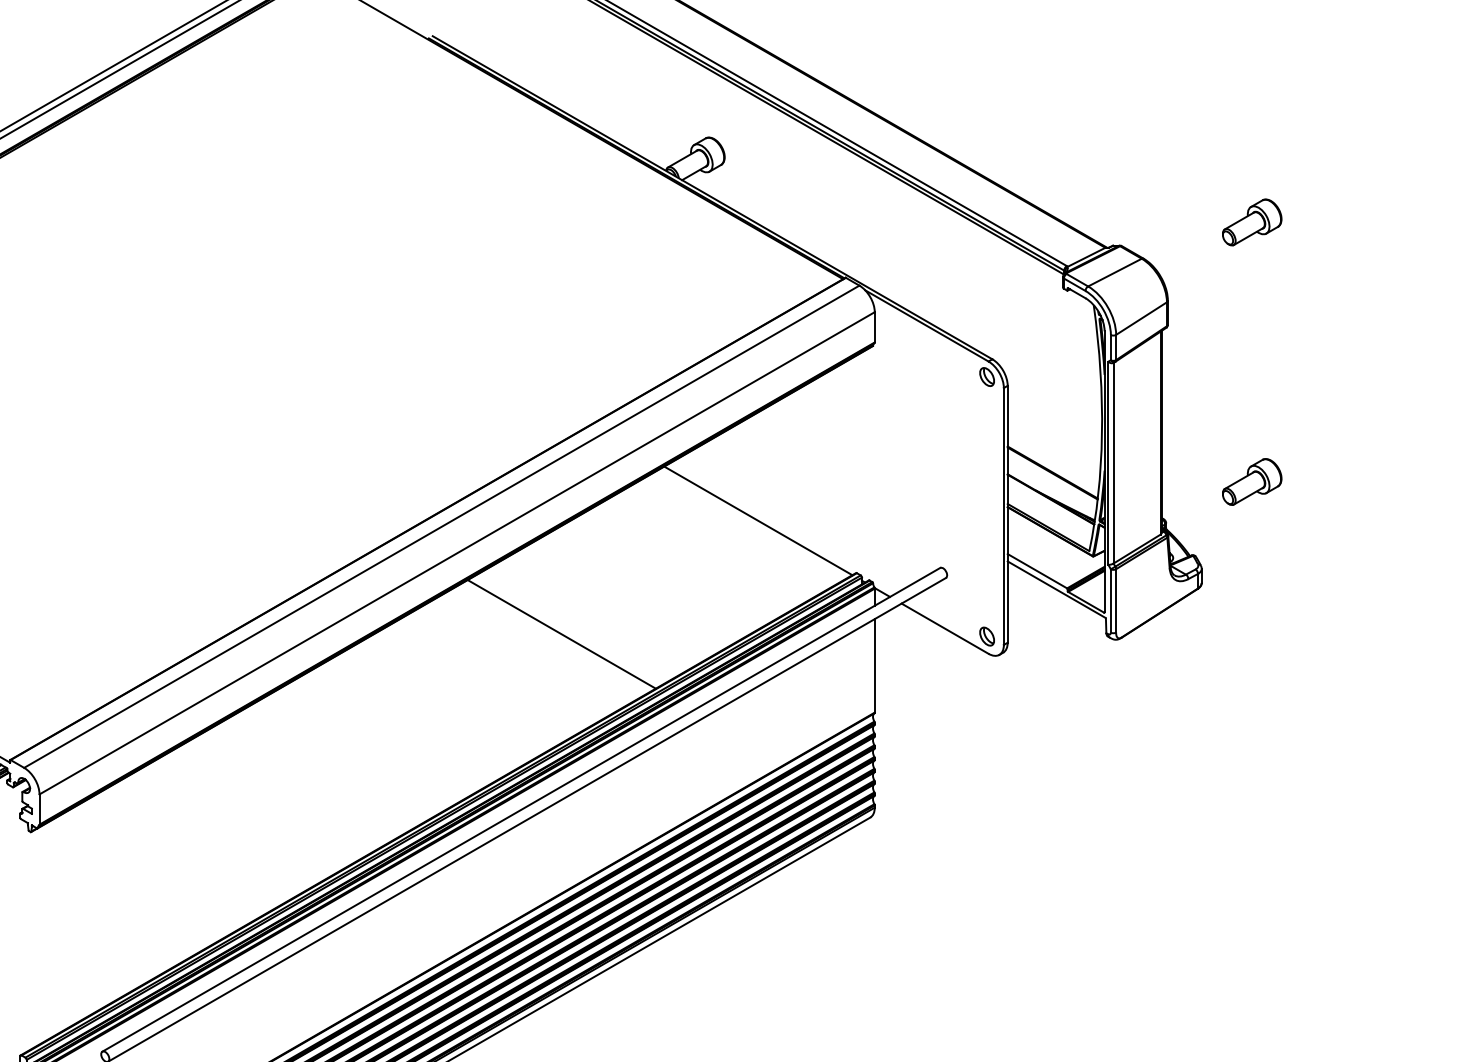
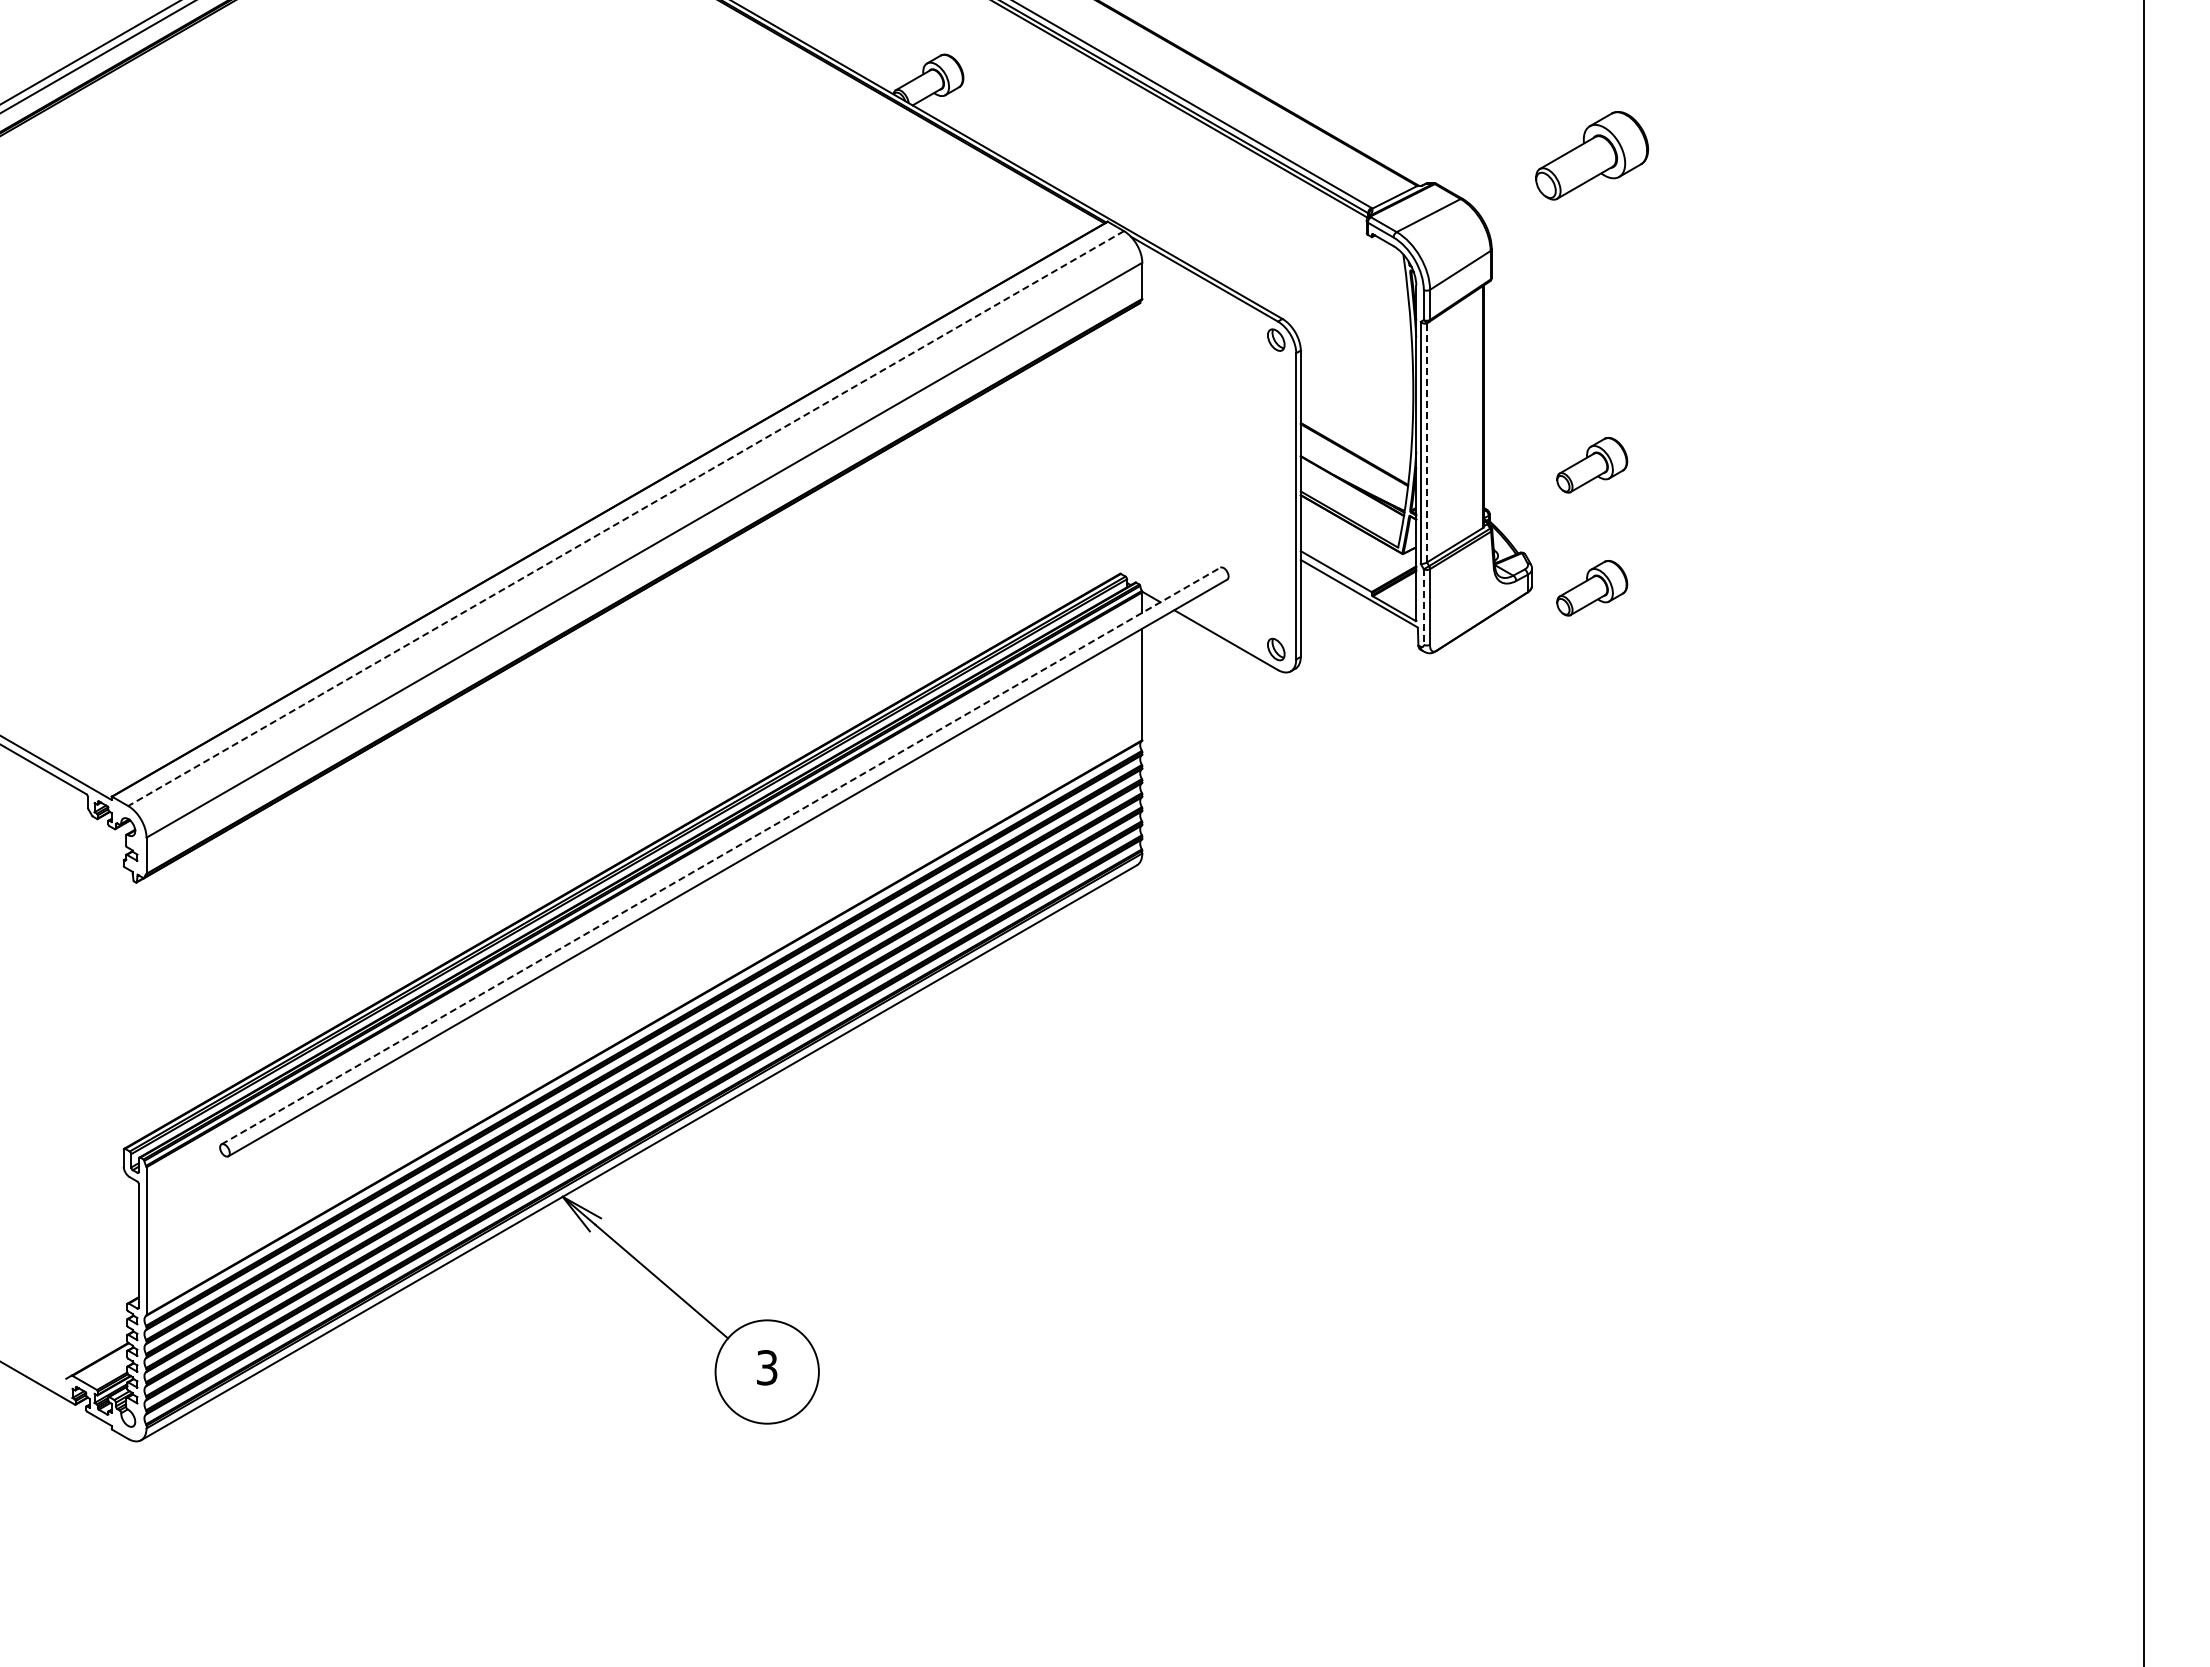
part: (1252, 222) -> (1592, 155), size x1.6
line: (1113, 462) -> (1427, 442), solid -> dashed
line: (758, 520) -> (1003, 511), removed
line: (442, 526) -> (626, 518), solid -> dashed
part: (1252, 585) -> (1592, 588), added
line: (1110, 601) -> (1423, 607), solid -> dashed
line: (562, 634) -> (769, 646), removed
line: (520, 810) -> (720, 856), solid -> dashed

